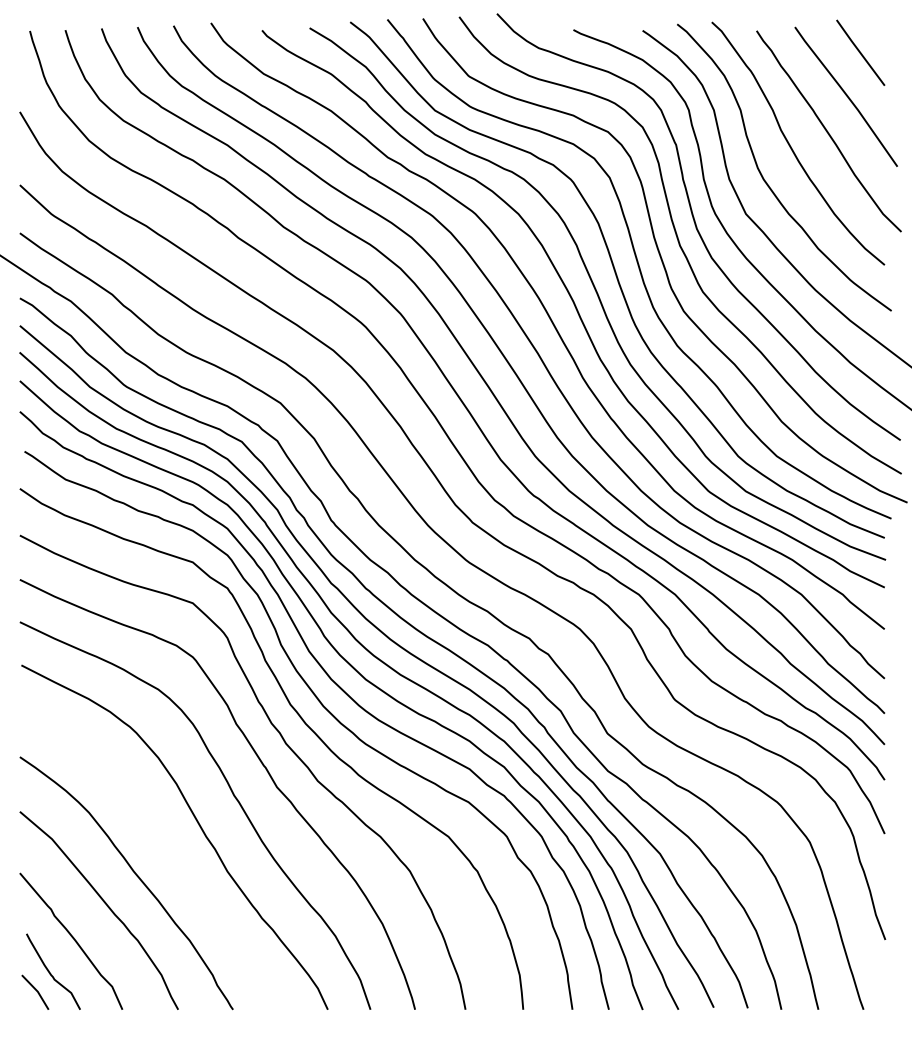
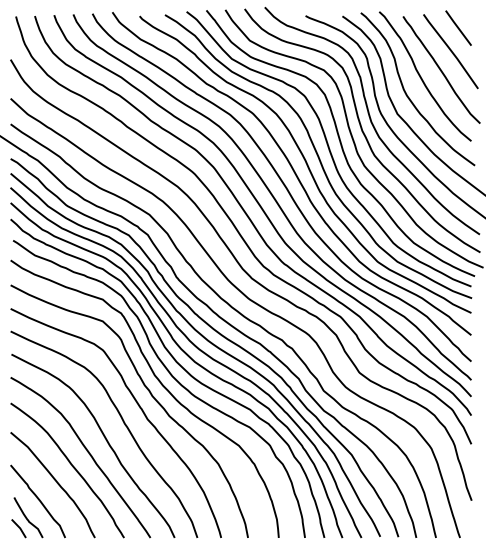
curve: (162, 847) -> (86, 451), added

